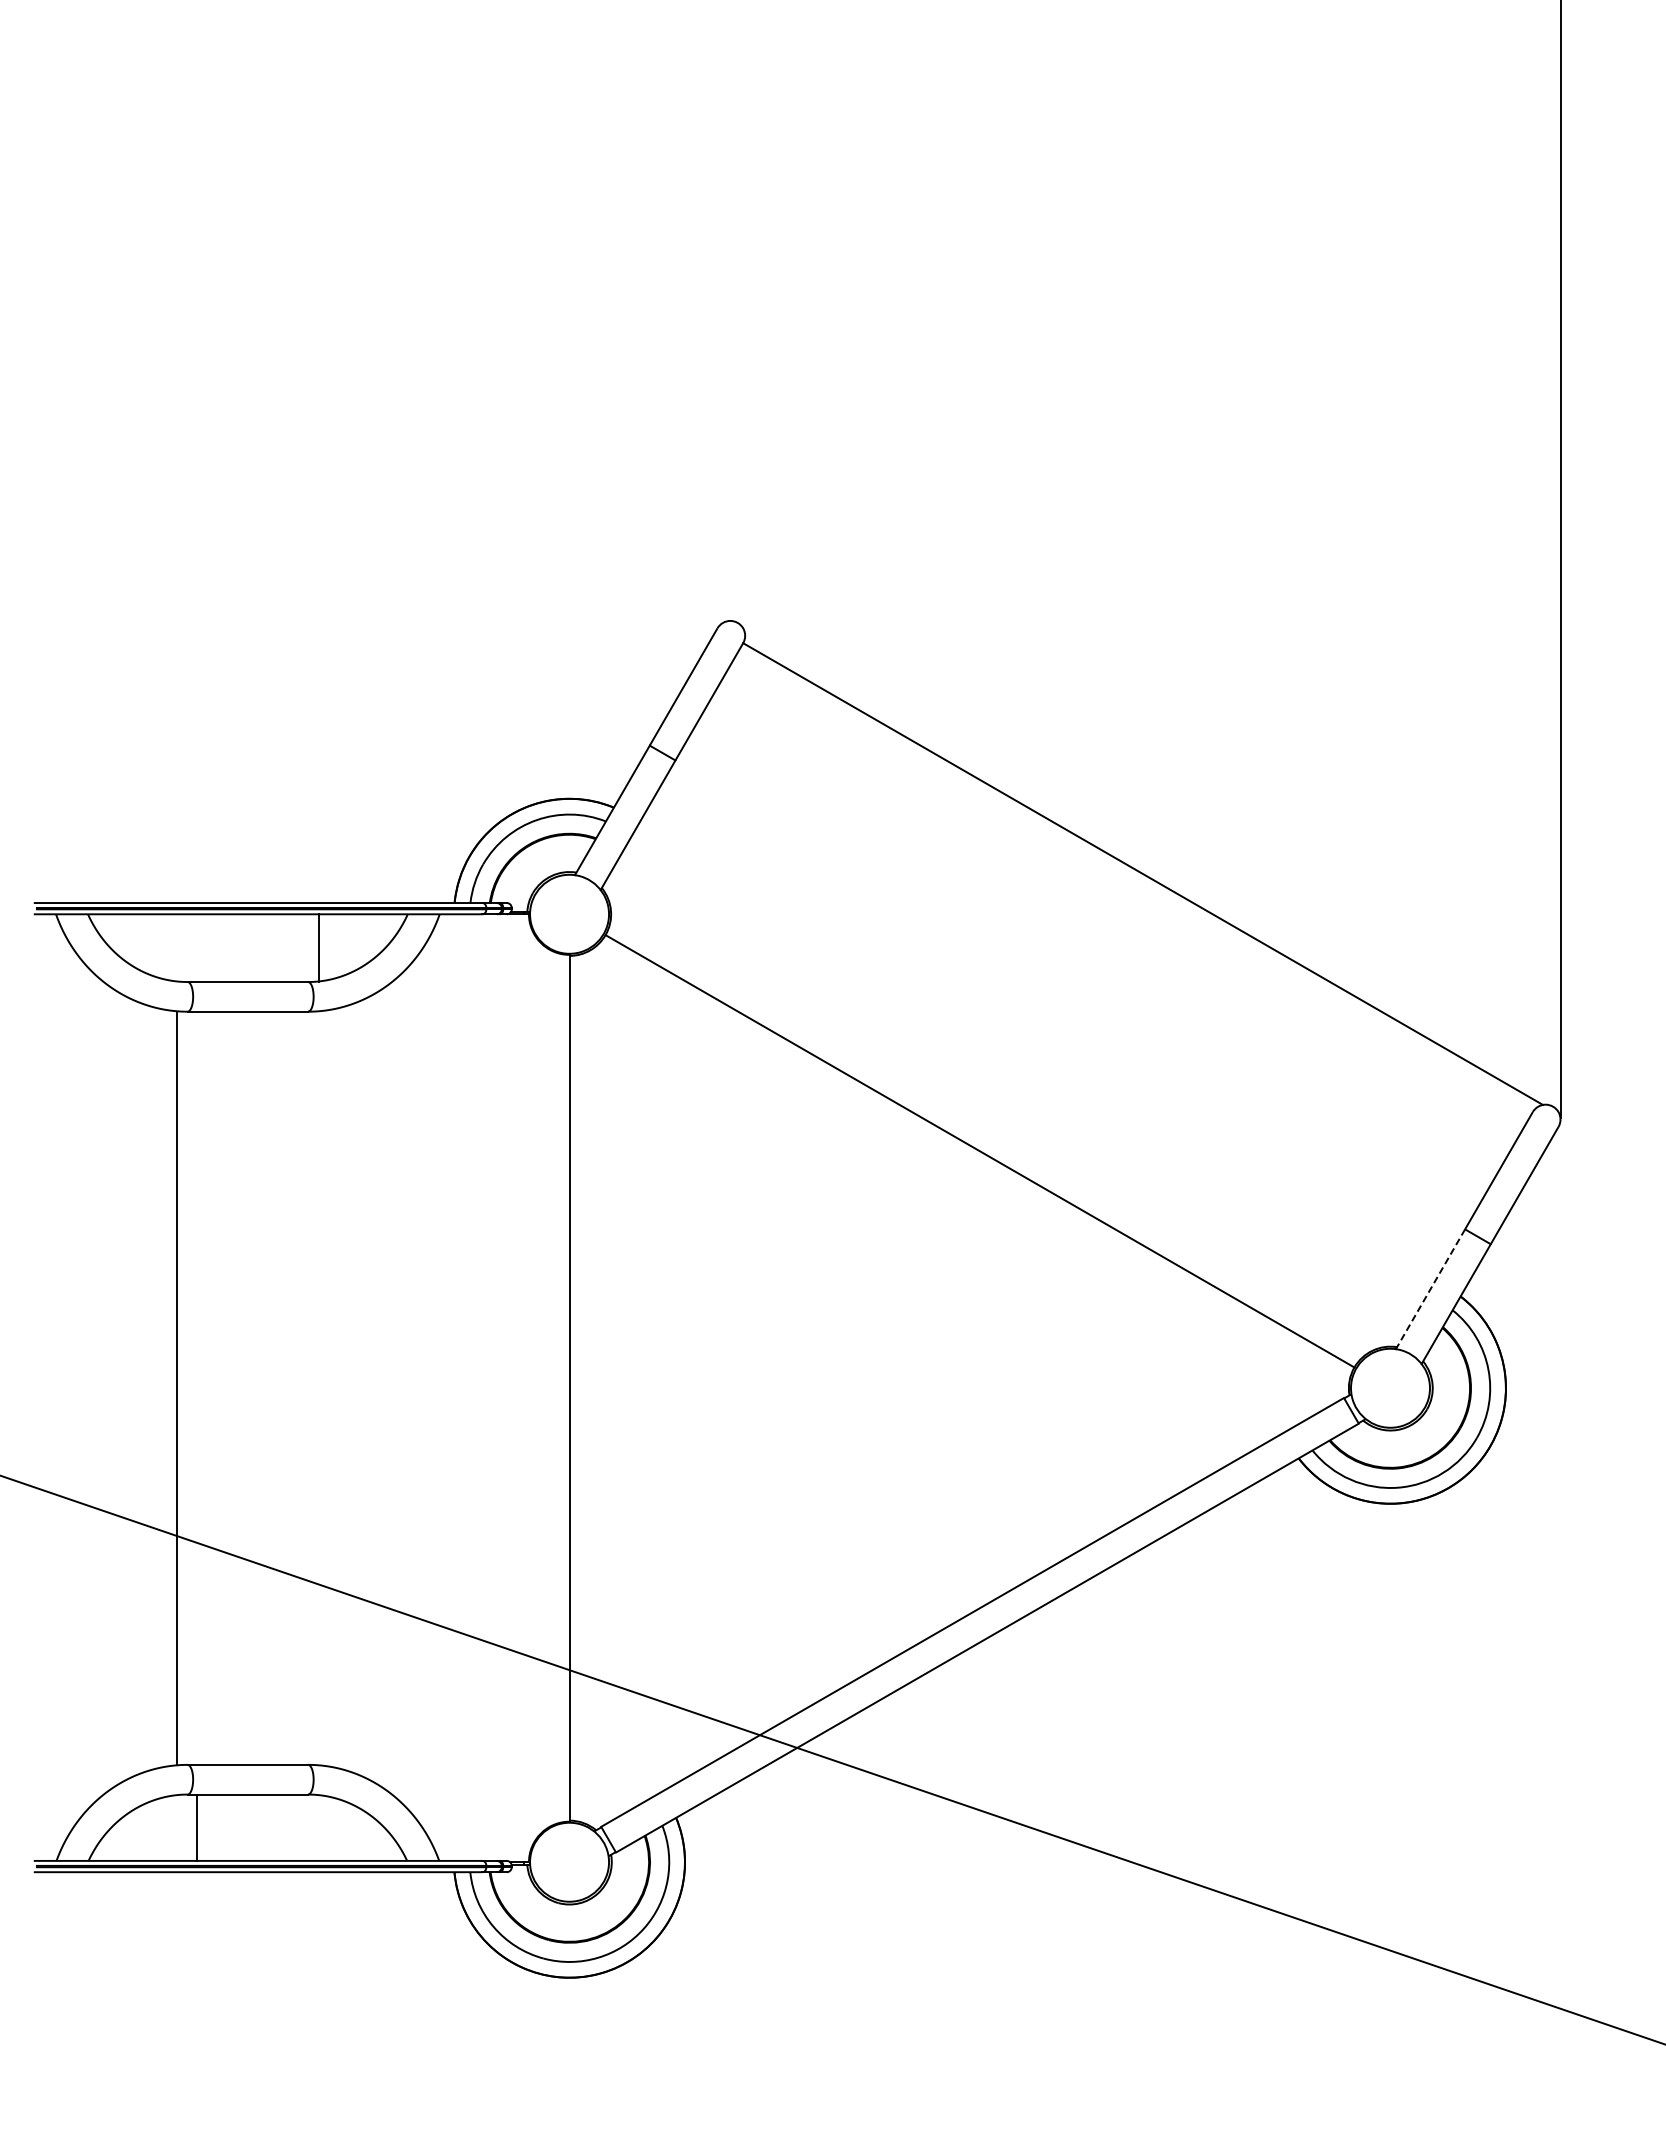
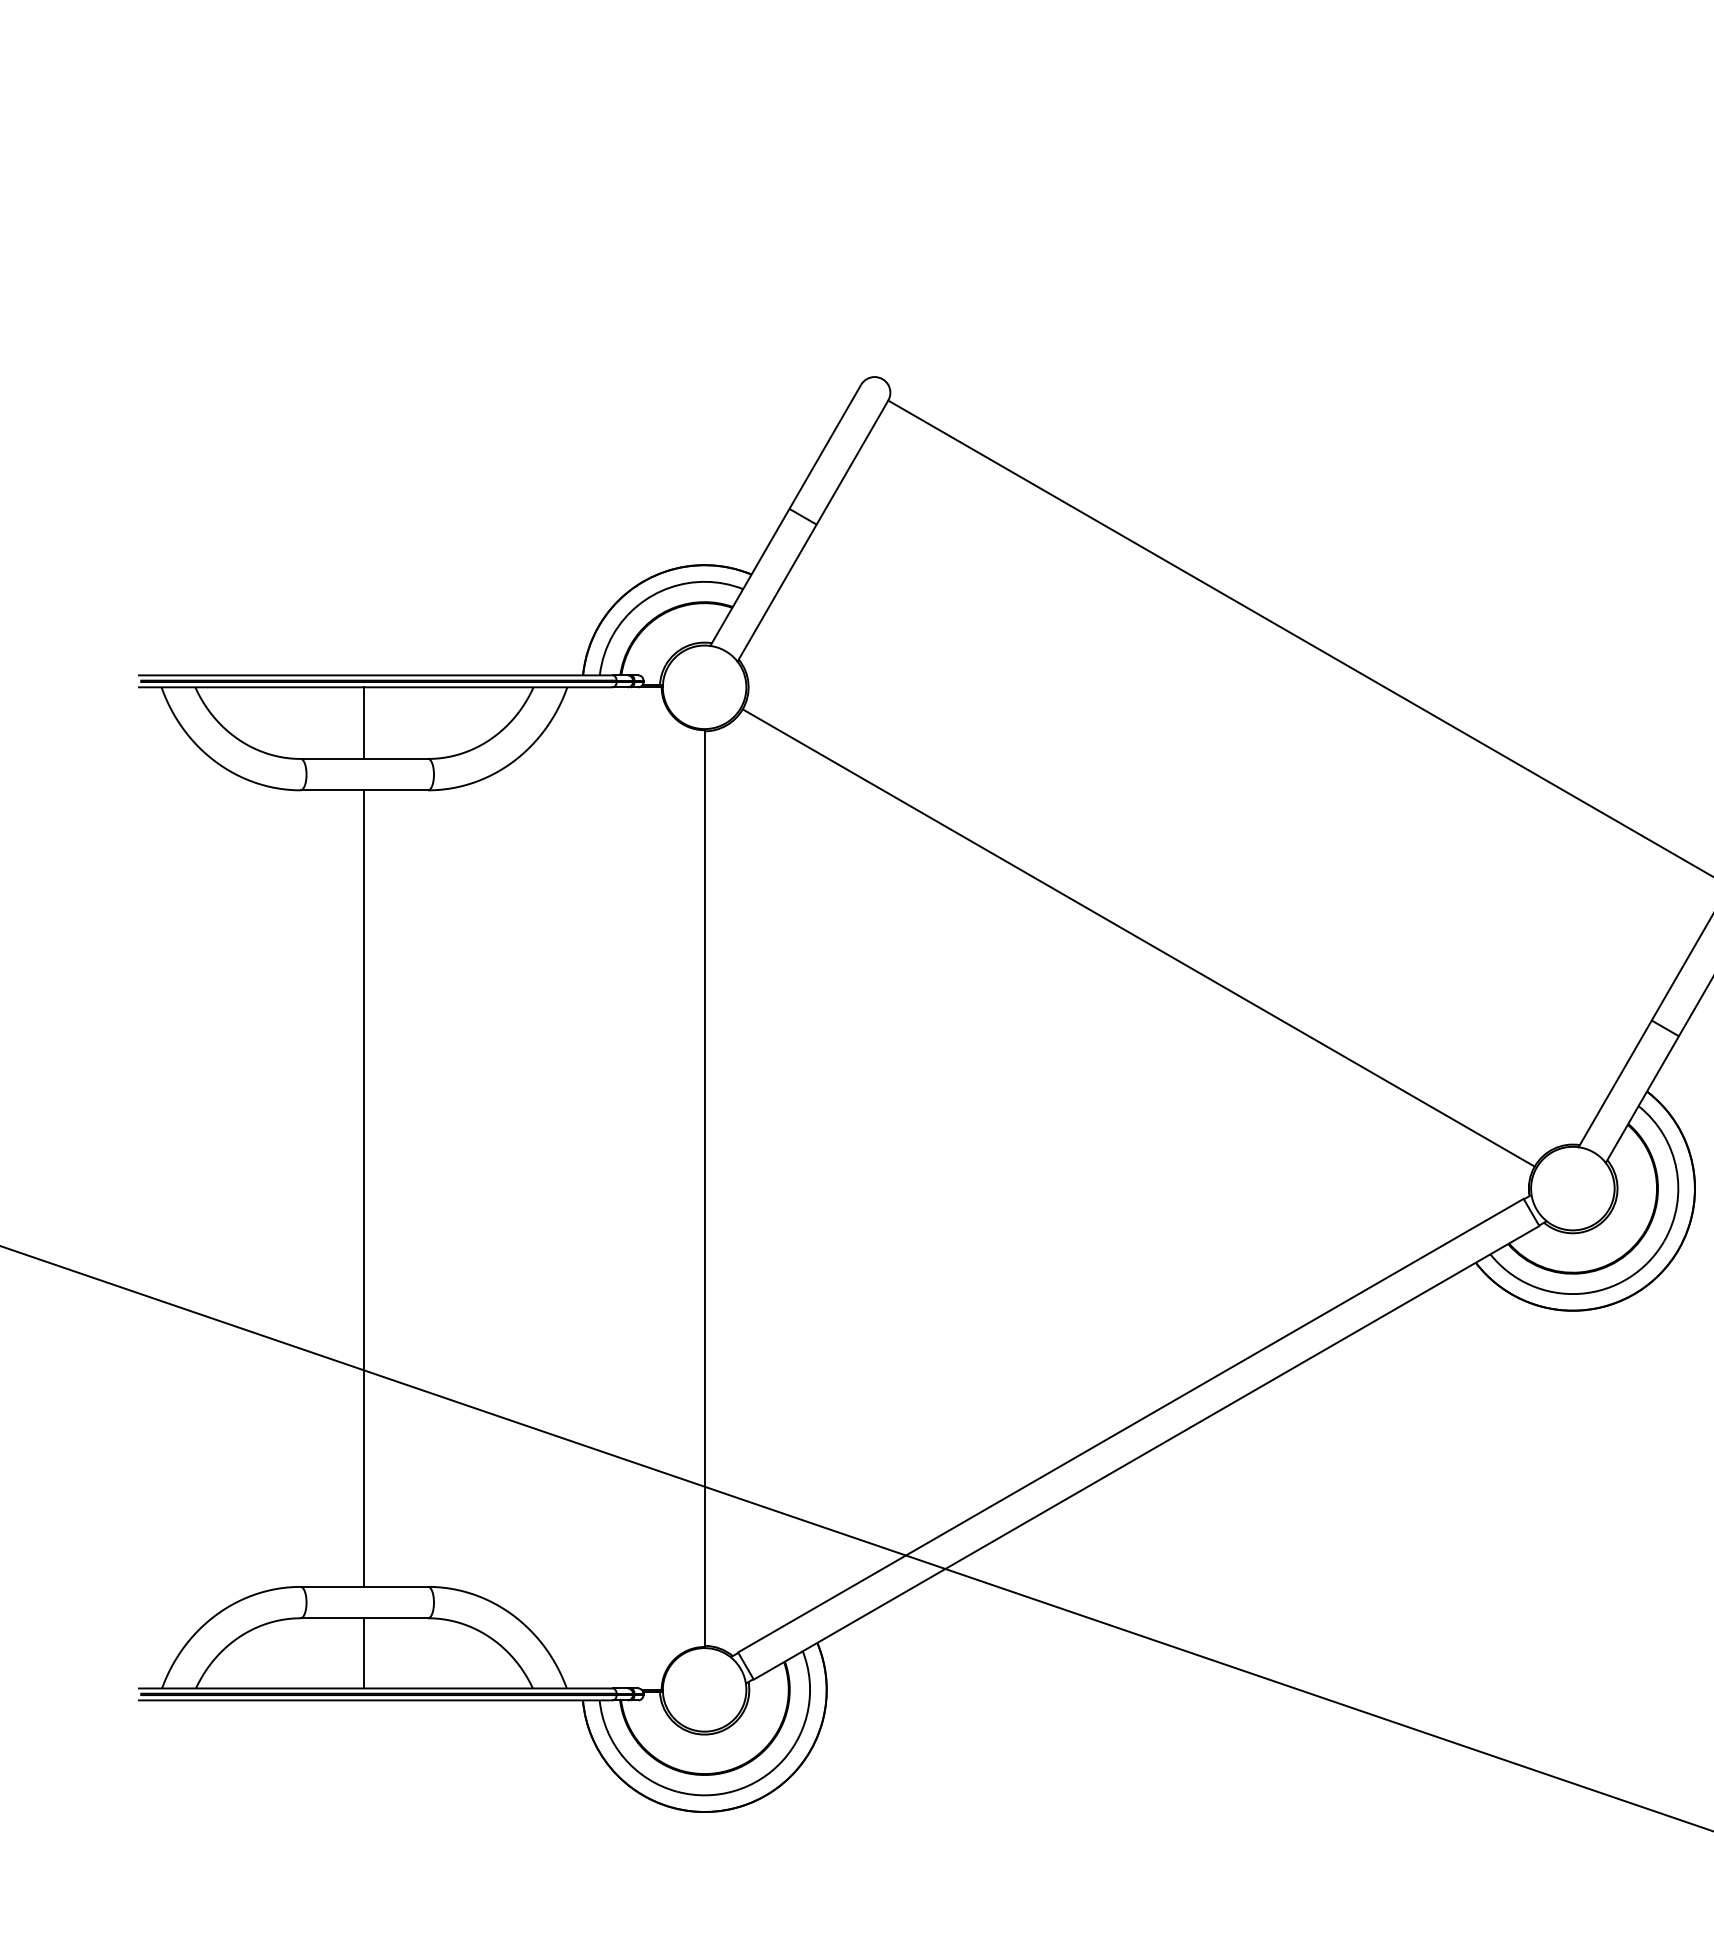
line: (318, 948) -> (364, 723), moved
line: (1430, 1289) -> (1615, 1084), dashed -> solid
line: (176, 1387) -> (364, 1187), moved
line: (196, 1827) -> (364, 1653), moved

